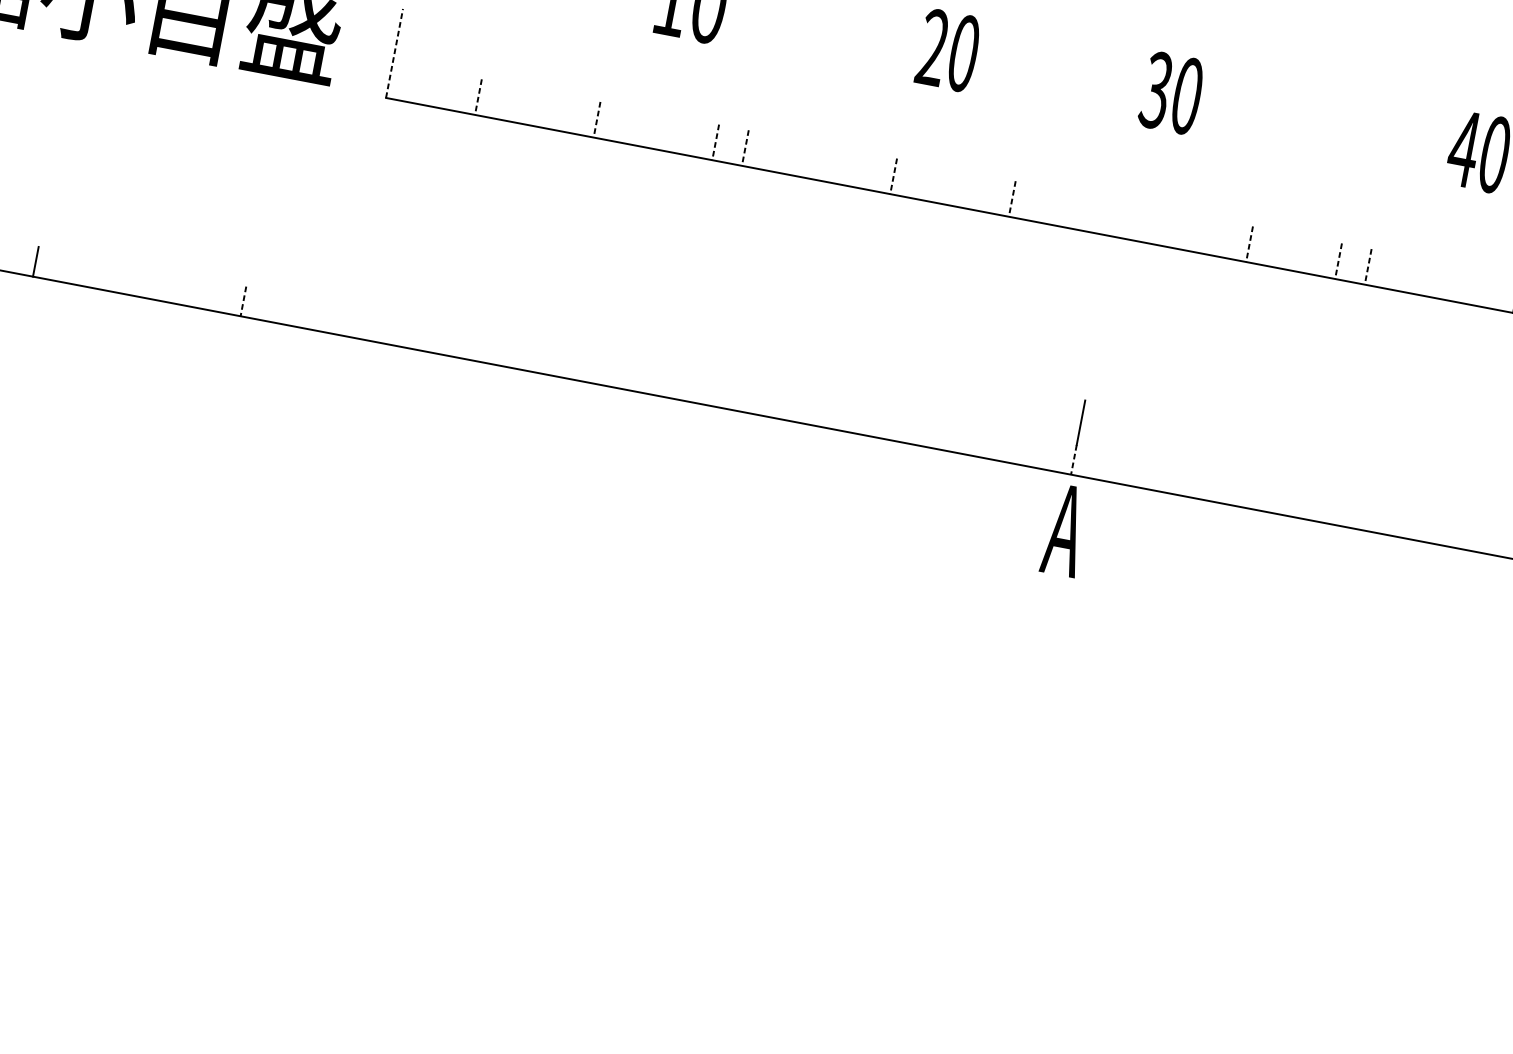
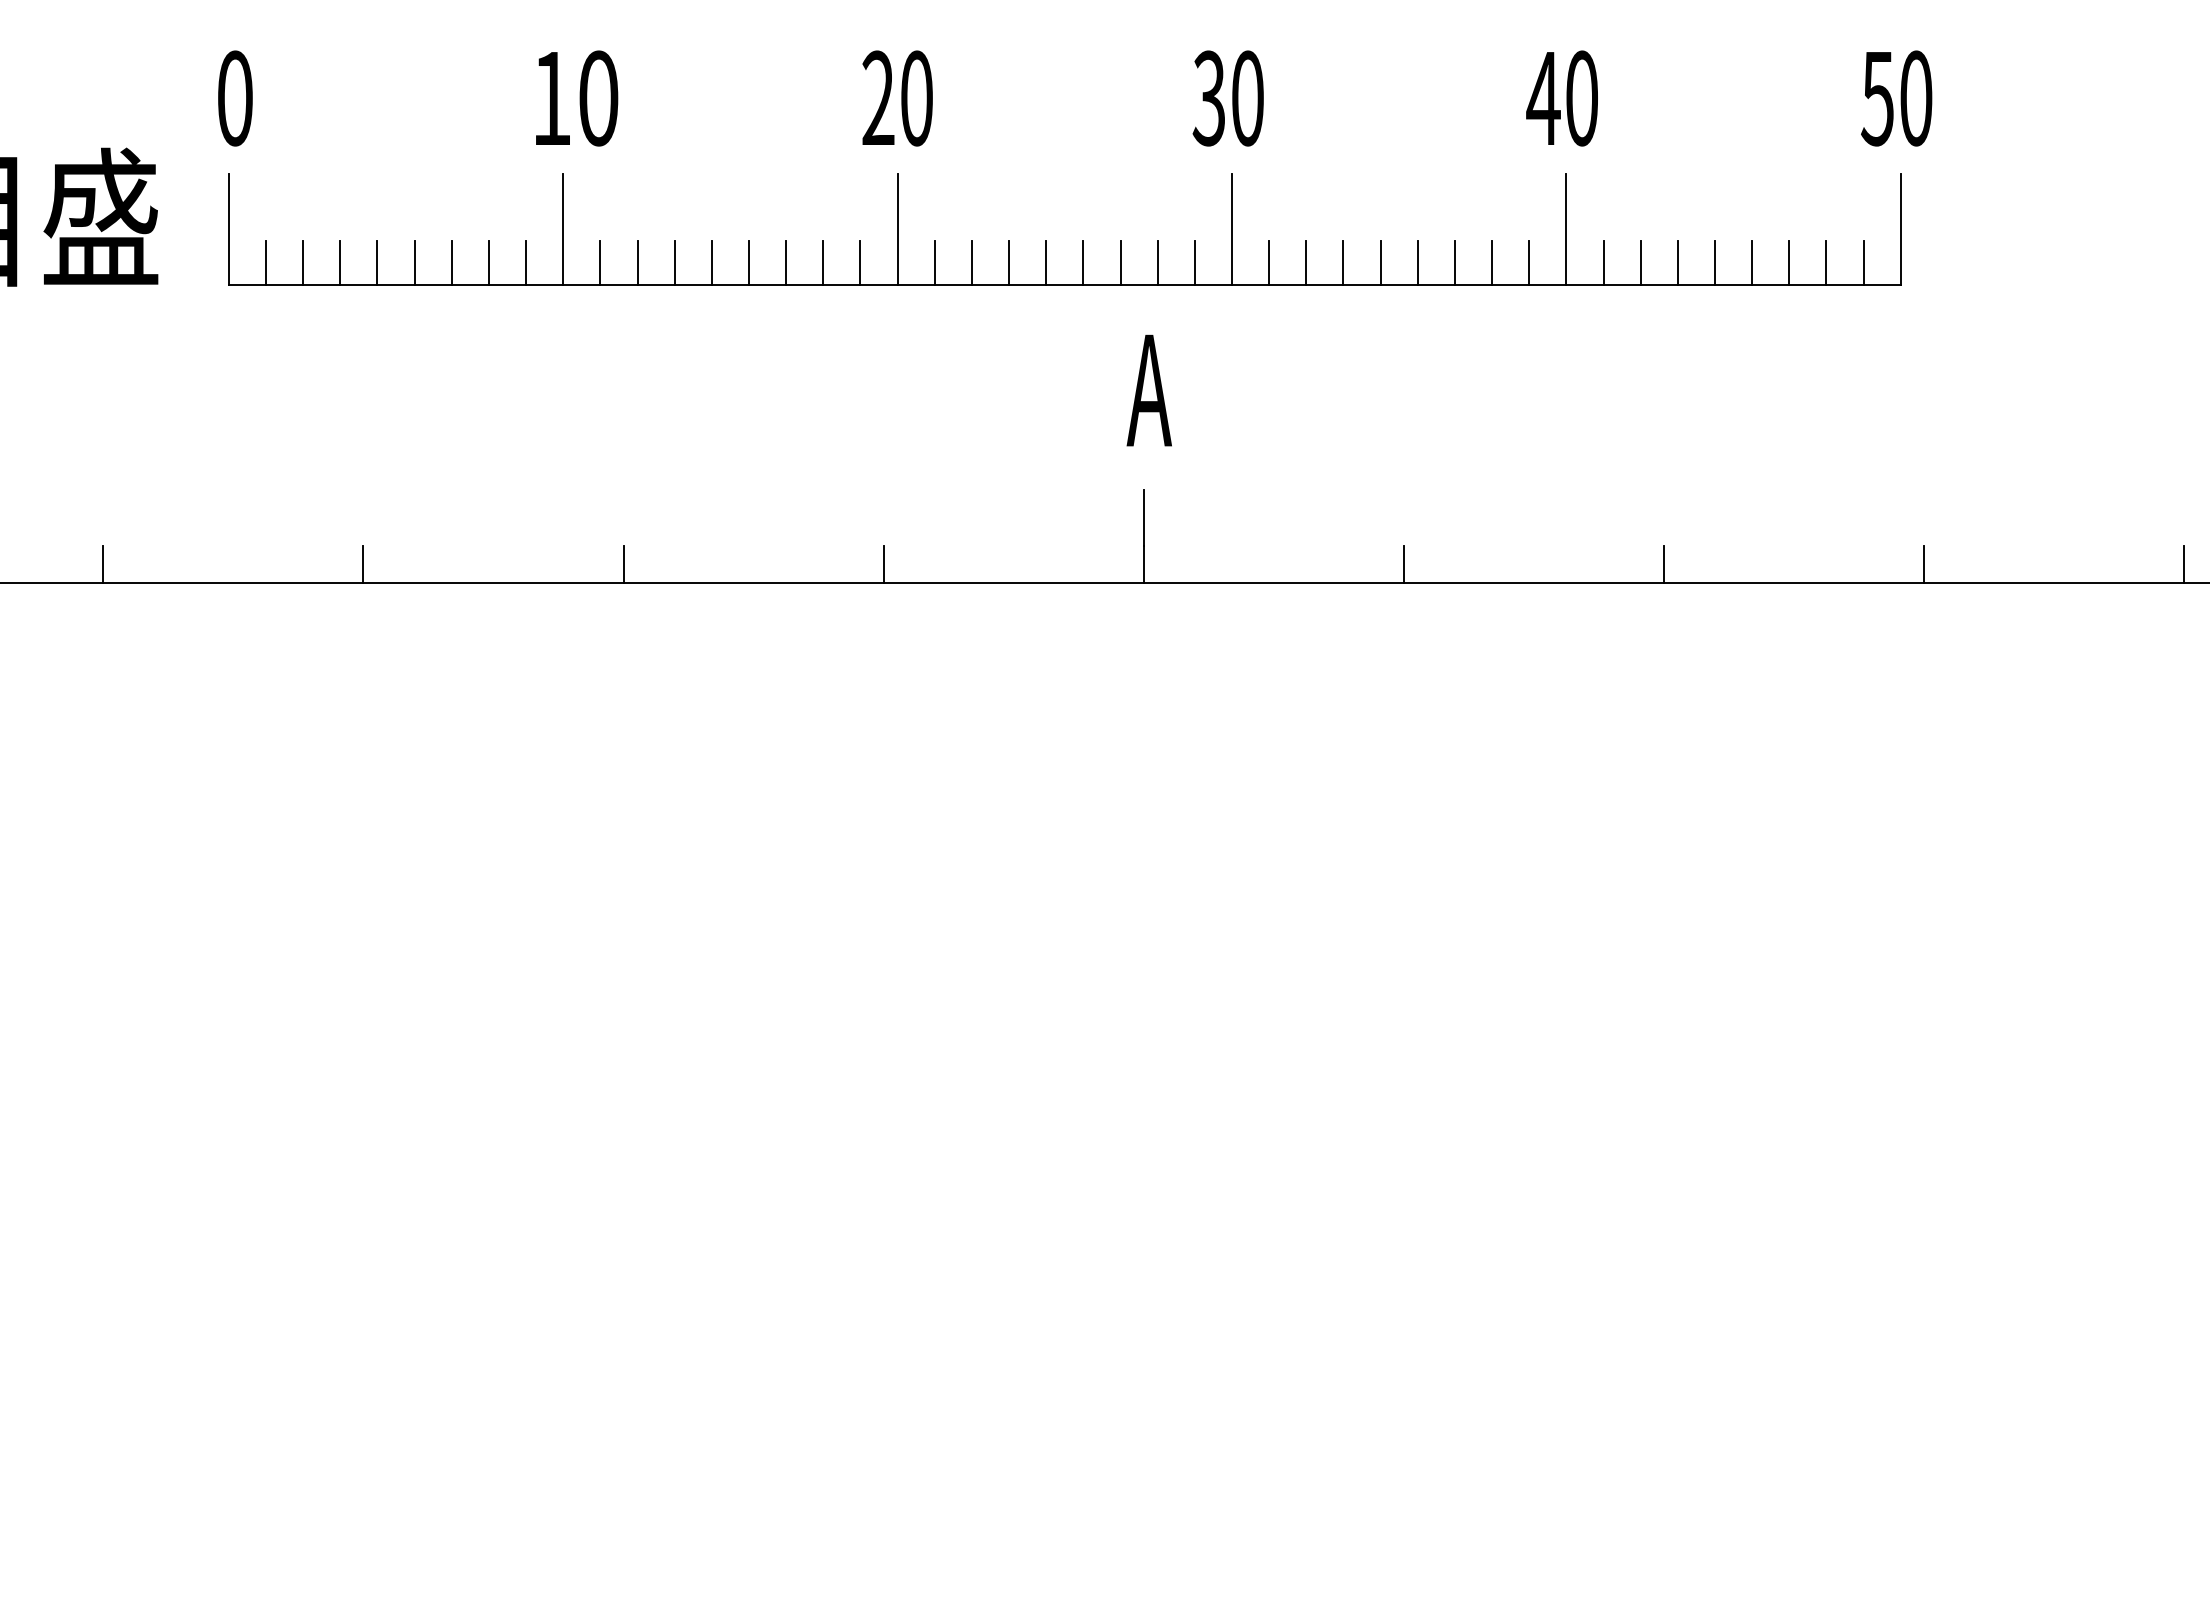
line: (394, 53) -> (228, 229), dashed -> solid
line: (419, 85) -> (266, 262), added
line: (449, 91) -> (303, 262), added
text: (1171, 93) -> (1227, 98), moved
line: (478, 97) -> (340, 263), dashed -> solid
line: (508, 102) -> (377, 262), added
line: (661, 104) -> (563, 229), added
line: (537, 108) -> (414, 262), added
line: (567, 113) -> (451, 262), added
line: (596, 120) -> (488, 263), dashed -> solid
line: (627, 125) -> (526, 262), added
line: (686, 136) -> (600, 262), added
line: (715, 142) -> (637, 263), dashed -> solid
line: (745, 148) -> (674, 263), dashed -> solid
line: (774, 153) -> (711, 262), added
line: (928, 155) -> (897, 229), added
line: (804, 158) -> (748, 262), added
line: (834, 164) -> (786, 262), added
line: (864, 170) -> (823, 262), added
line: (893, 176) -> (860, 263), dashed -> solid
line: (952, 187) -> (934, 262), added
line: (982, 192) -> (971, 262), added
line: (1012, 199) -> (1009, 263), dashed -> solid
line: (1042, 204) -> (1046, 262), added
line: (1194, 206) -> (1231, 229), added
line: (1071, 209) -> (1083, 262), added
line: (1101, 215) -> (1120, 262), added
line: (1130, 221) -> (1157, 262), added
line: (1160, 226) -> (1194, 262), added
line: (1220, 238) -> (1269, 262), added
line: (1249, 244) -> (1306, 263), dashed -> solid
line: (1279, 249) -> (1343, 262), added
line: (1308, 255) -> (1380, 262), added
line: (1462, 257) -> (1566, 229), added
line: (1338, 261) -> (1417, 263), dashed -> solid
line: (1367, 267) -> (1454, 263), dashed -> solid
line: (1398, 272) -> (1492, 262), added
line: (1427, 277) -> (1529, 262), added
line: (1486, 289) -> (1603, 262), added
line: (243, 301) -> (103, 564), dashed -> solid
line: (451, 340) -> (363, 563), added
line: (658, 380) -> (623, 563), added
line: (866, 419) -> (883, 563), added
line: (1073, 460) -> (1143, 564), dashed -> solid
line: (1281, 498) -> (1403, 563), added
text: (1064, 530) -> (1148, 390), moved
line: (1488, 538) -> (1663, 563), added

